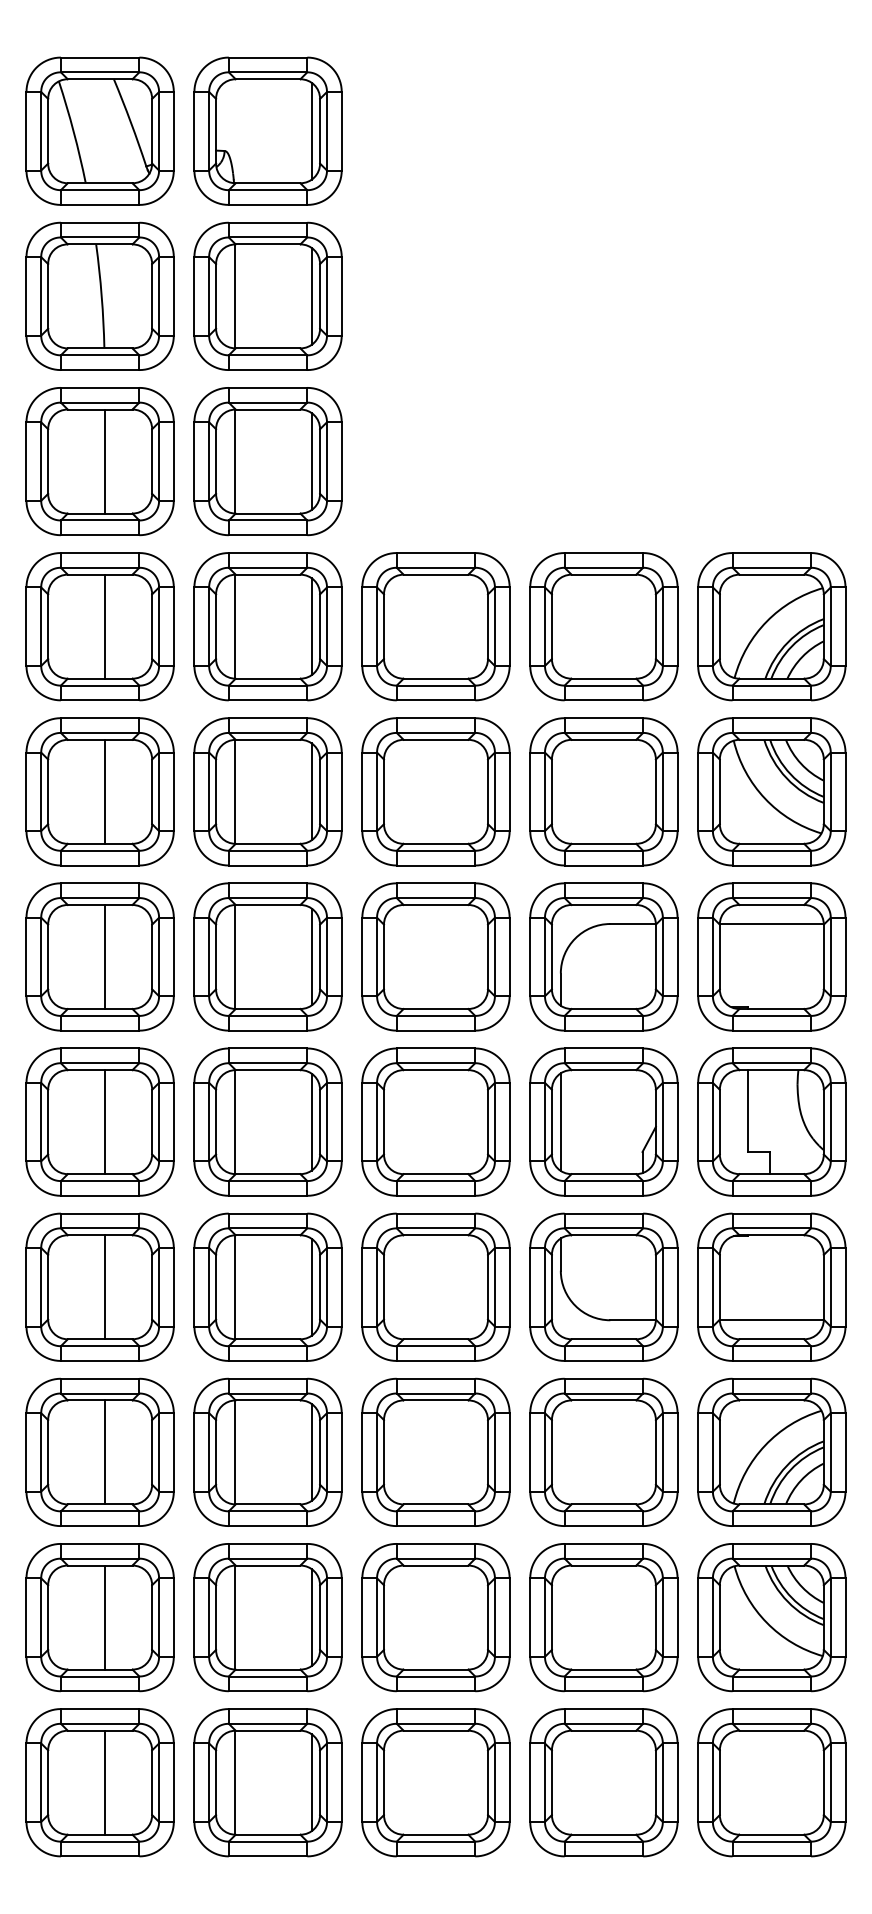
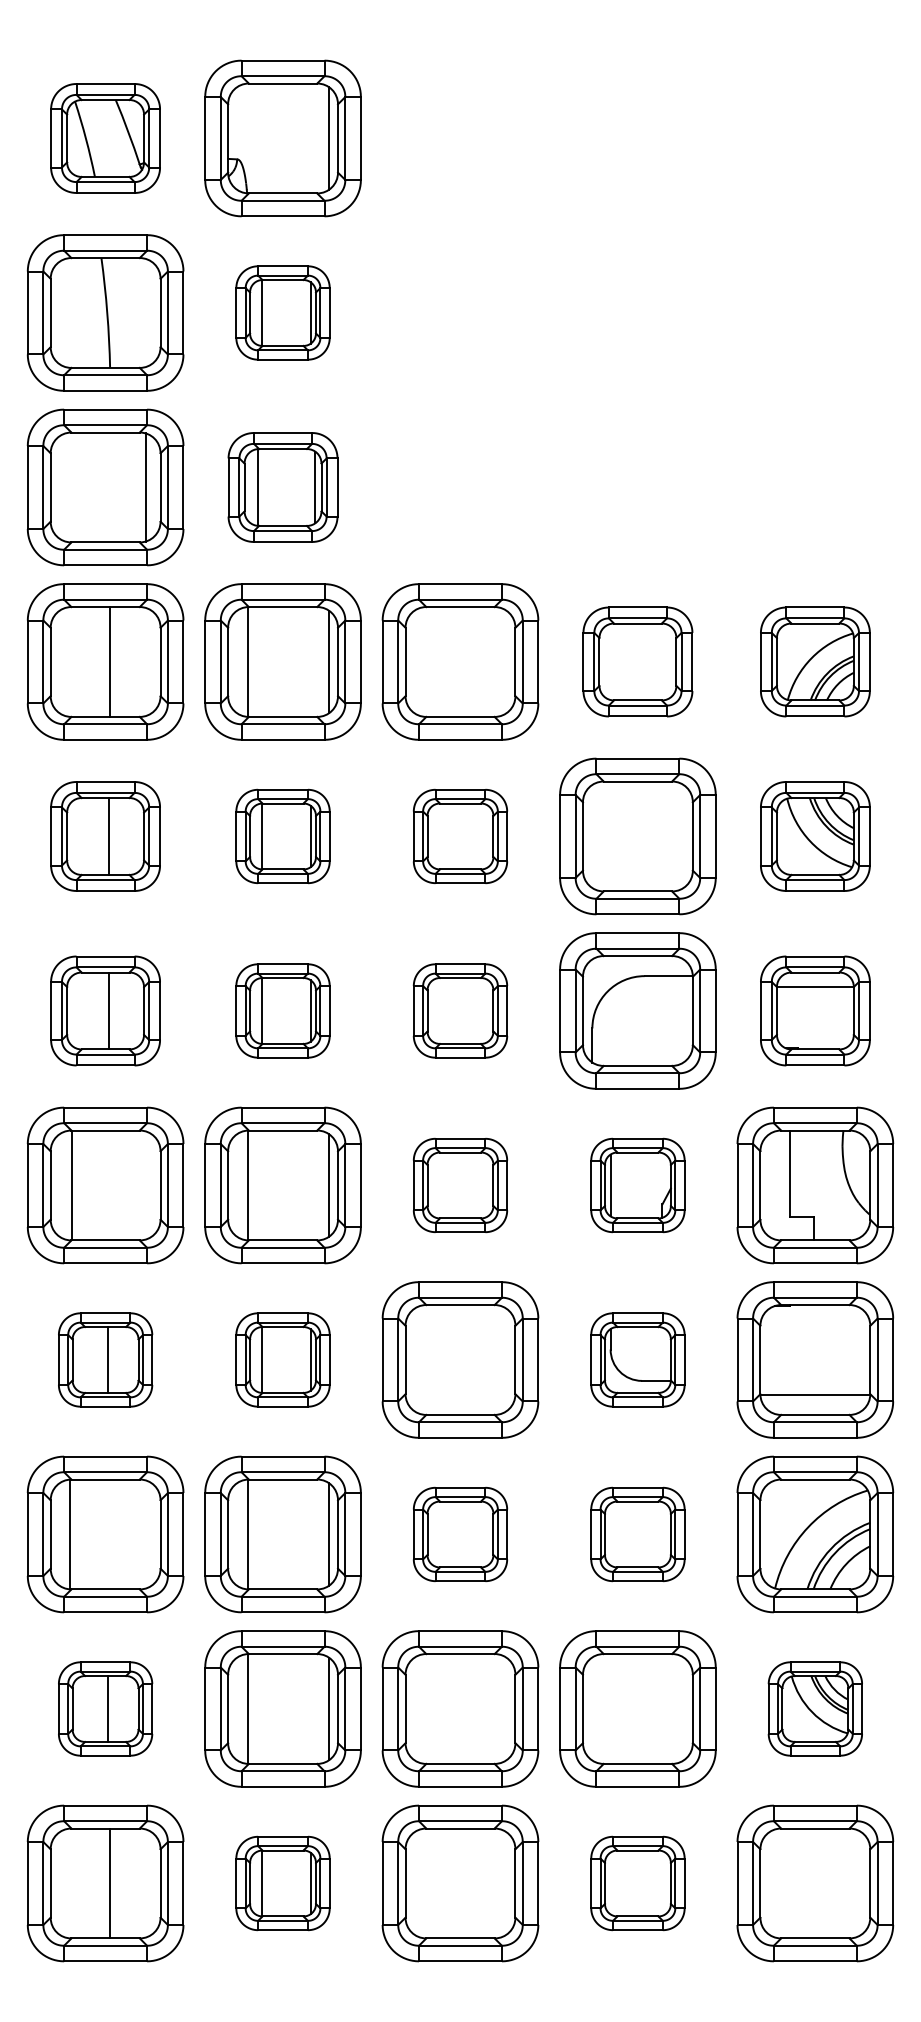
part: (100, 131) -> (105, 138), size x0.7
part: (267, 295) -> (282, 312), size x0.6
line: (104, 461) -> (146, 487), moved
part: (267, 461) -> (282, 487), size x0.7
part: (603, 626) -> (637, 661), size x0.7
part: (771, 626) -> (815, 661), size x0.7
part: (100, 791) -> (105, 836), size x0.7
part: (267, 791) -> (282, 836), size x0.6
part: (436, 791) -> (460, 836), size x0.6
part: (771, 791) -> (815, 836), size x0.7
part: (100, 956) -> (105, 1010), size x0.7
part: (267, 956) -> (282, 1010), size x0.6
part: (436, 956) -> (460, 1010), size x0.6
part: (771, 956) -> (815, 1010), size x0.7
line: (104, 1122) -> (72, 1185), moved
part: (436, 1122) -> (460, 1185), size x0.6
part: (603, 1122) -> (637, 1185), size x0.6
part: (100, 1286) -> (105, 1359), size x0.6
part: (267, 1286) -> (282, 1359), size x0.6
part: (603, 1286) -> (637, 1359), size x0.6
line: (104, 1452) -> (70, 1534), moved
part: (436, 1452) -> (460, 1534), size x0.6
part: (603, 1452) -> (637, 1534), size x0.6
part: (100, 1617) -> (105, 1708), size x0.6
part: (771, 1617) -> (815, 1708), size x0.6
part: (267, 1782) -> (282, 1883), size x0.6
part: (603, 1782) -> (637, 1883), size x0.6

